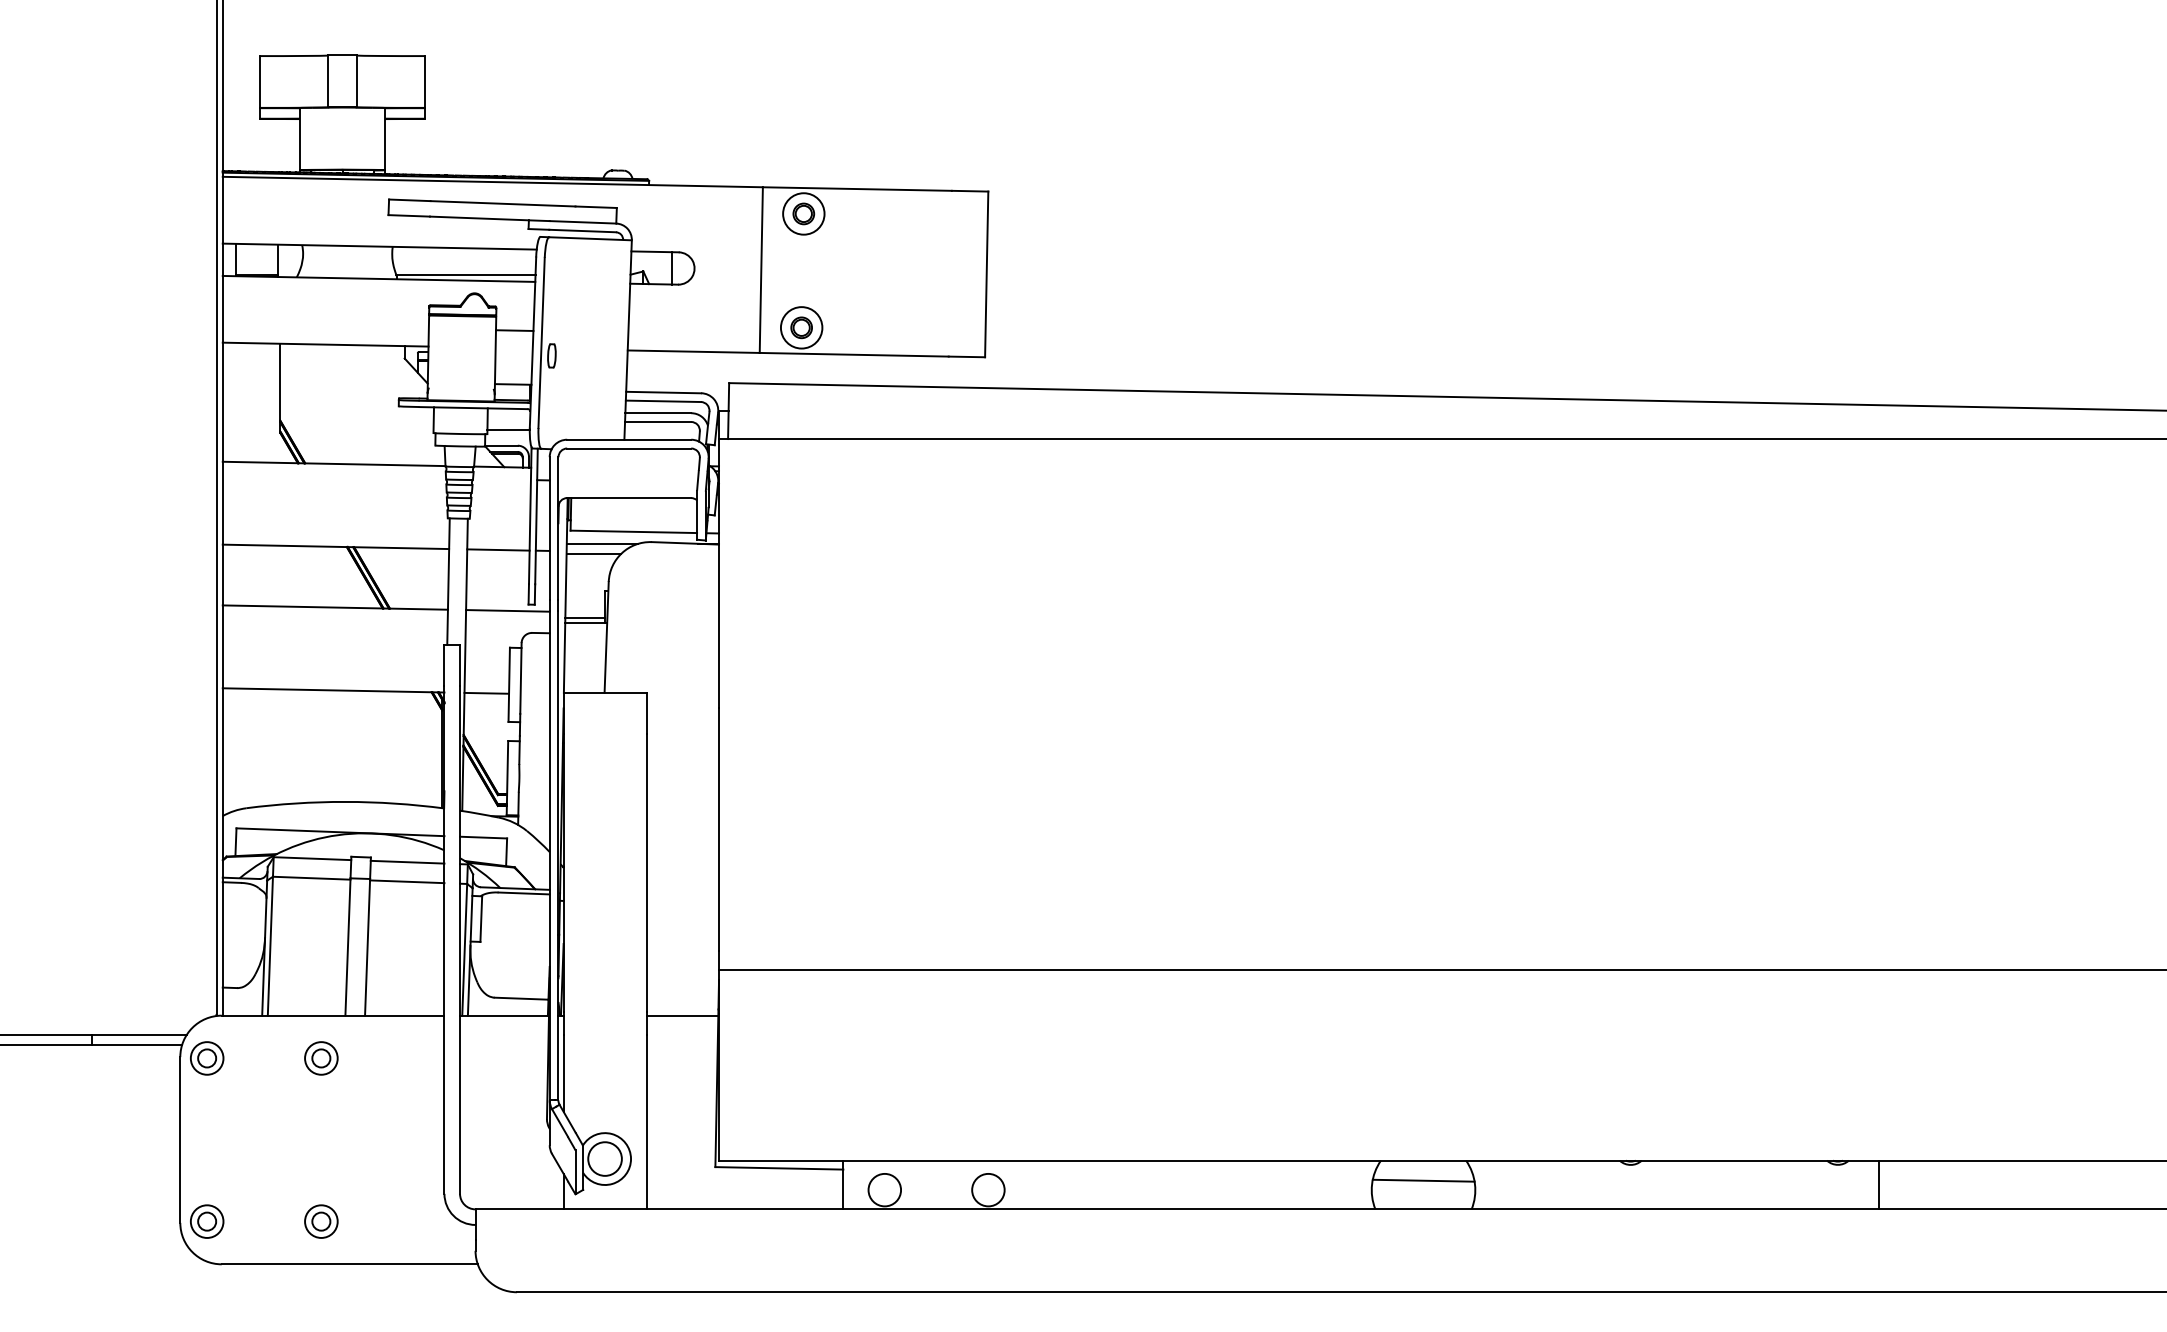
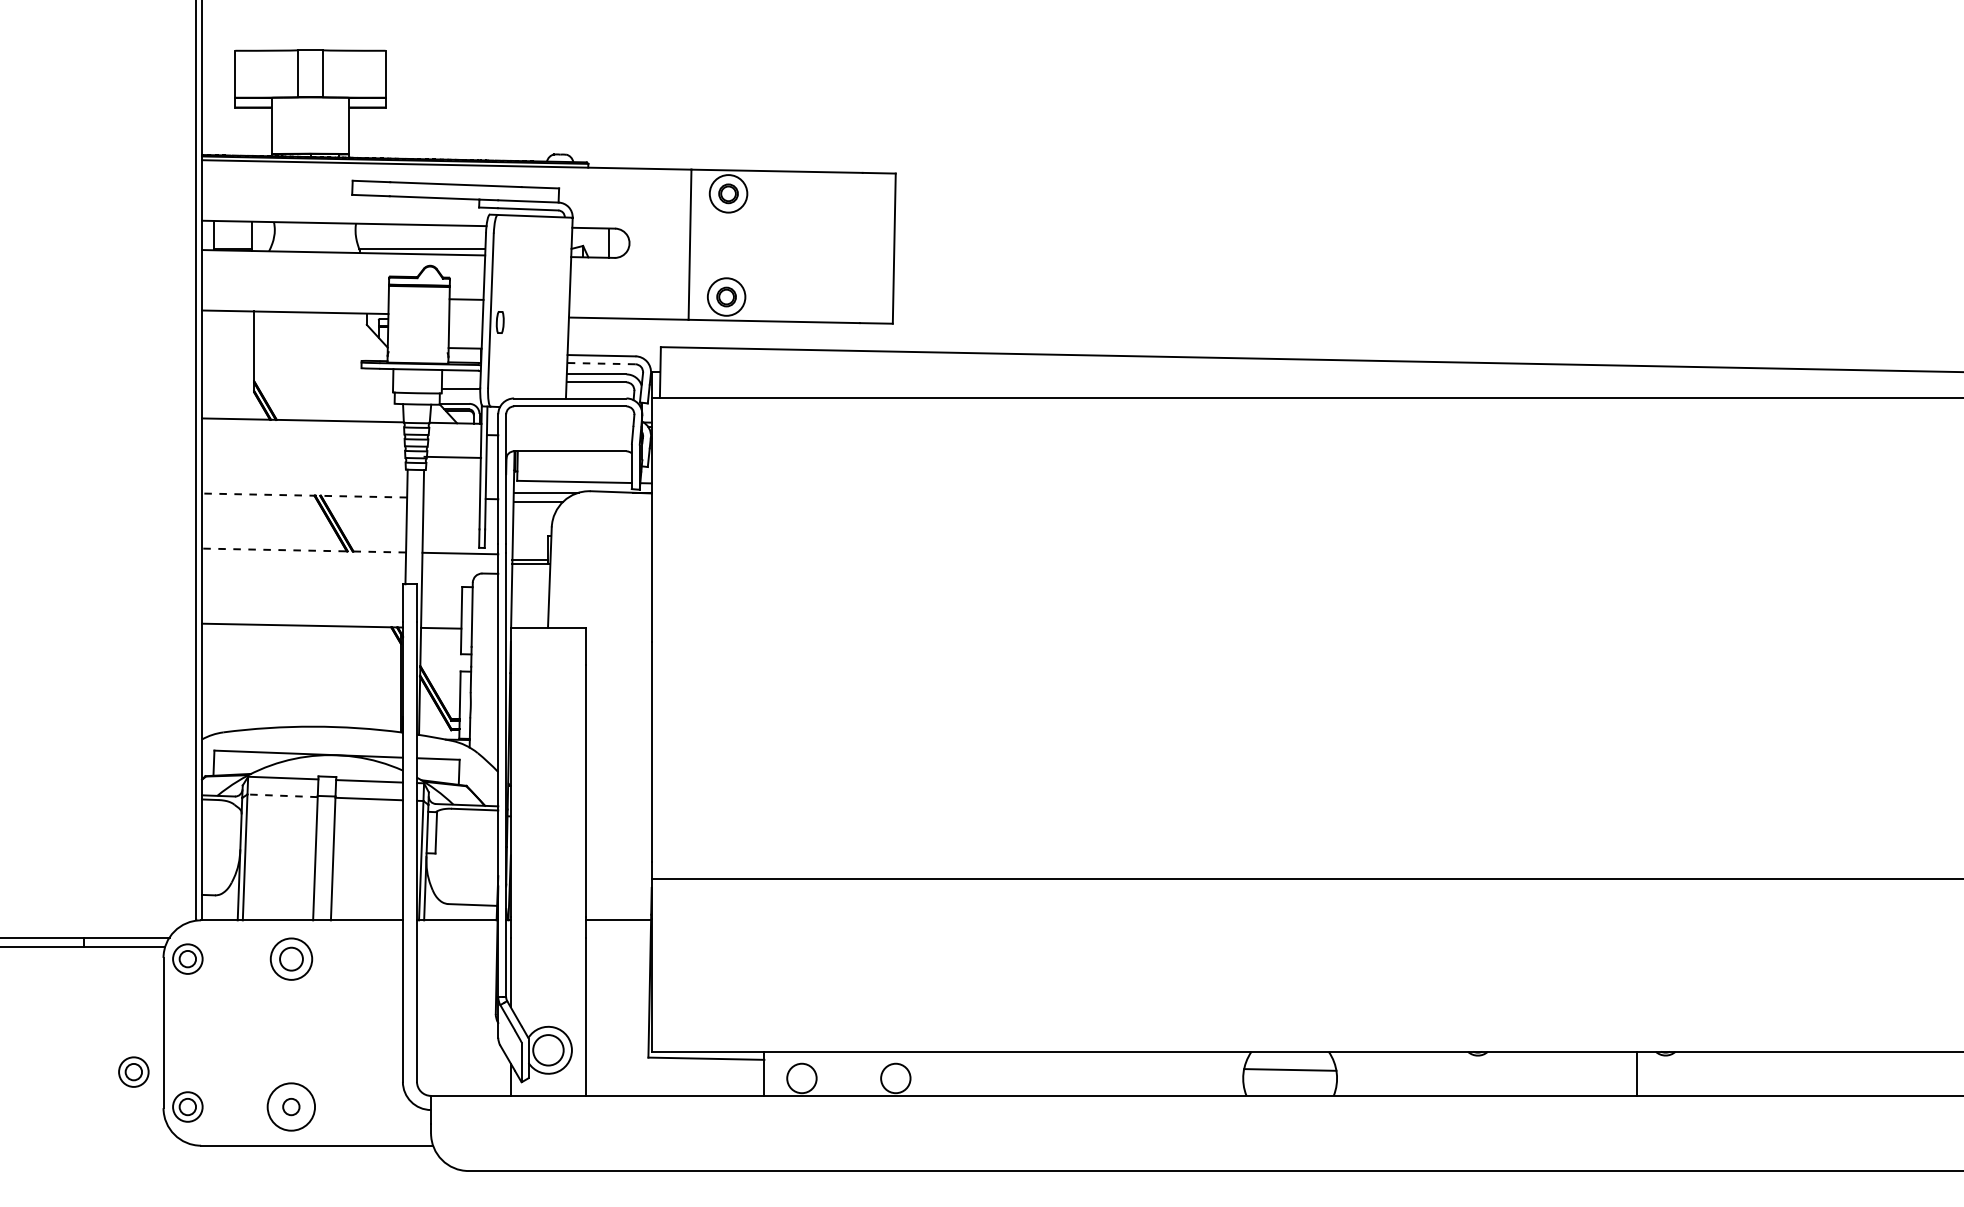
line: (662, 401) -> (600, 363), solid -> dashed
line: (335, 546) -> (304, 495), solid -> dashed
line: (498, 549) -> (452, 456), moved
line: (334, 607) -> (303, 550), solid -> dashed
line: (311, 877) -> (282, 795), solid -> dashed
part: (320, 1057) -> (290, 958), size x1.4
part: (147, 1182) -> (133, 1071), added
line: (1879, 1184) -> (1637, 1073), moved
circle: (321, 1221) -> (291, 1106), size x1.6

